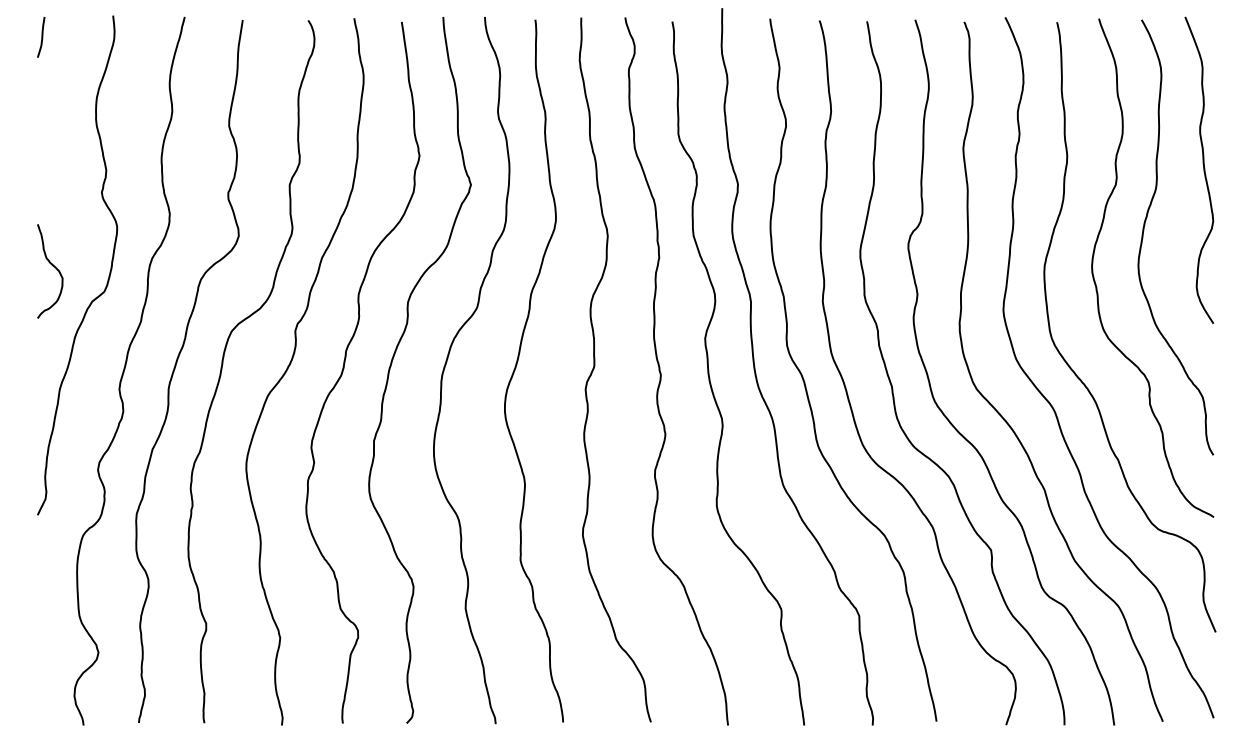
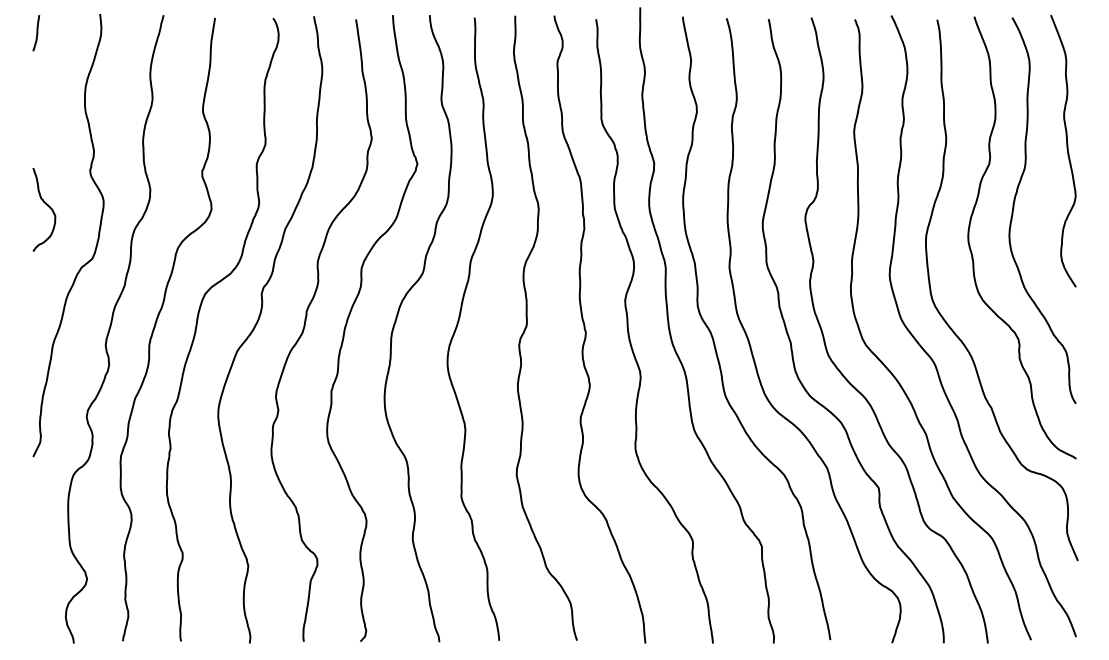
curve: (53, 267) -> (47, 206), moved

